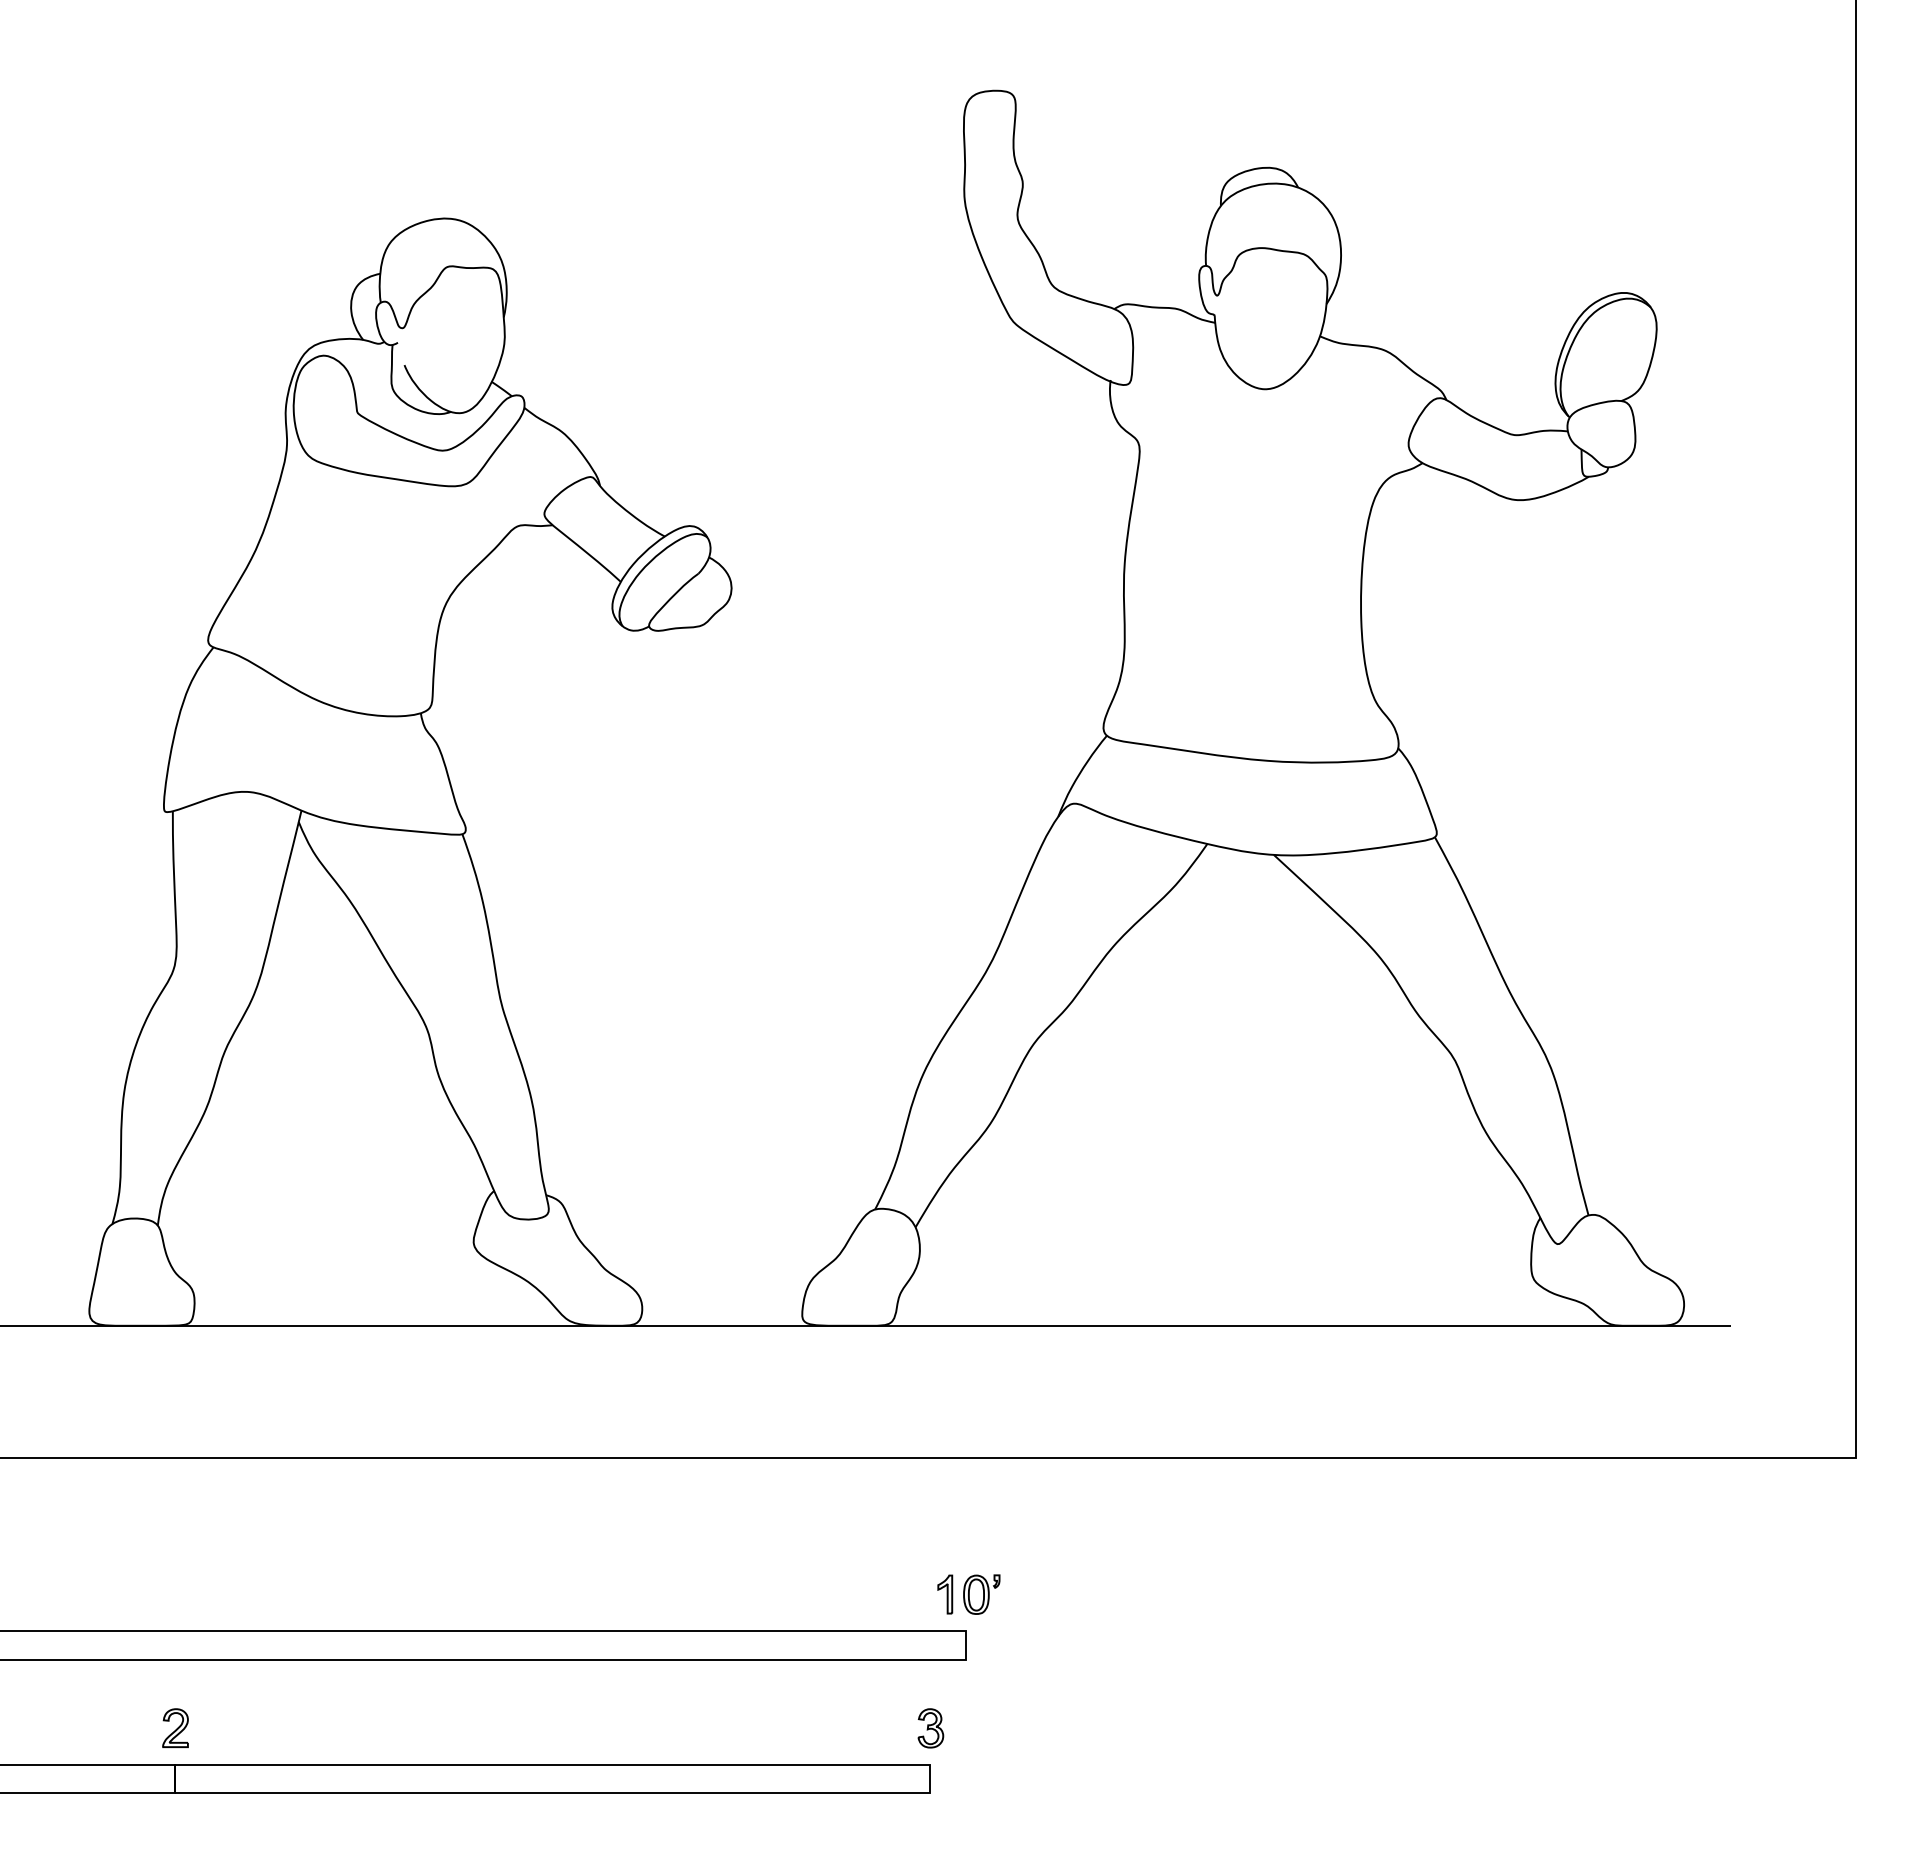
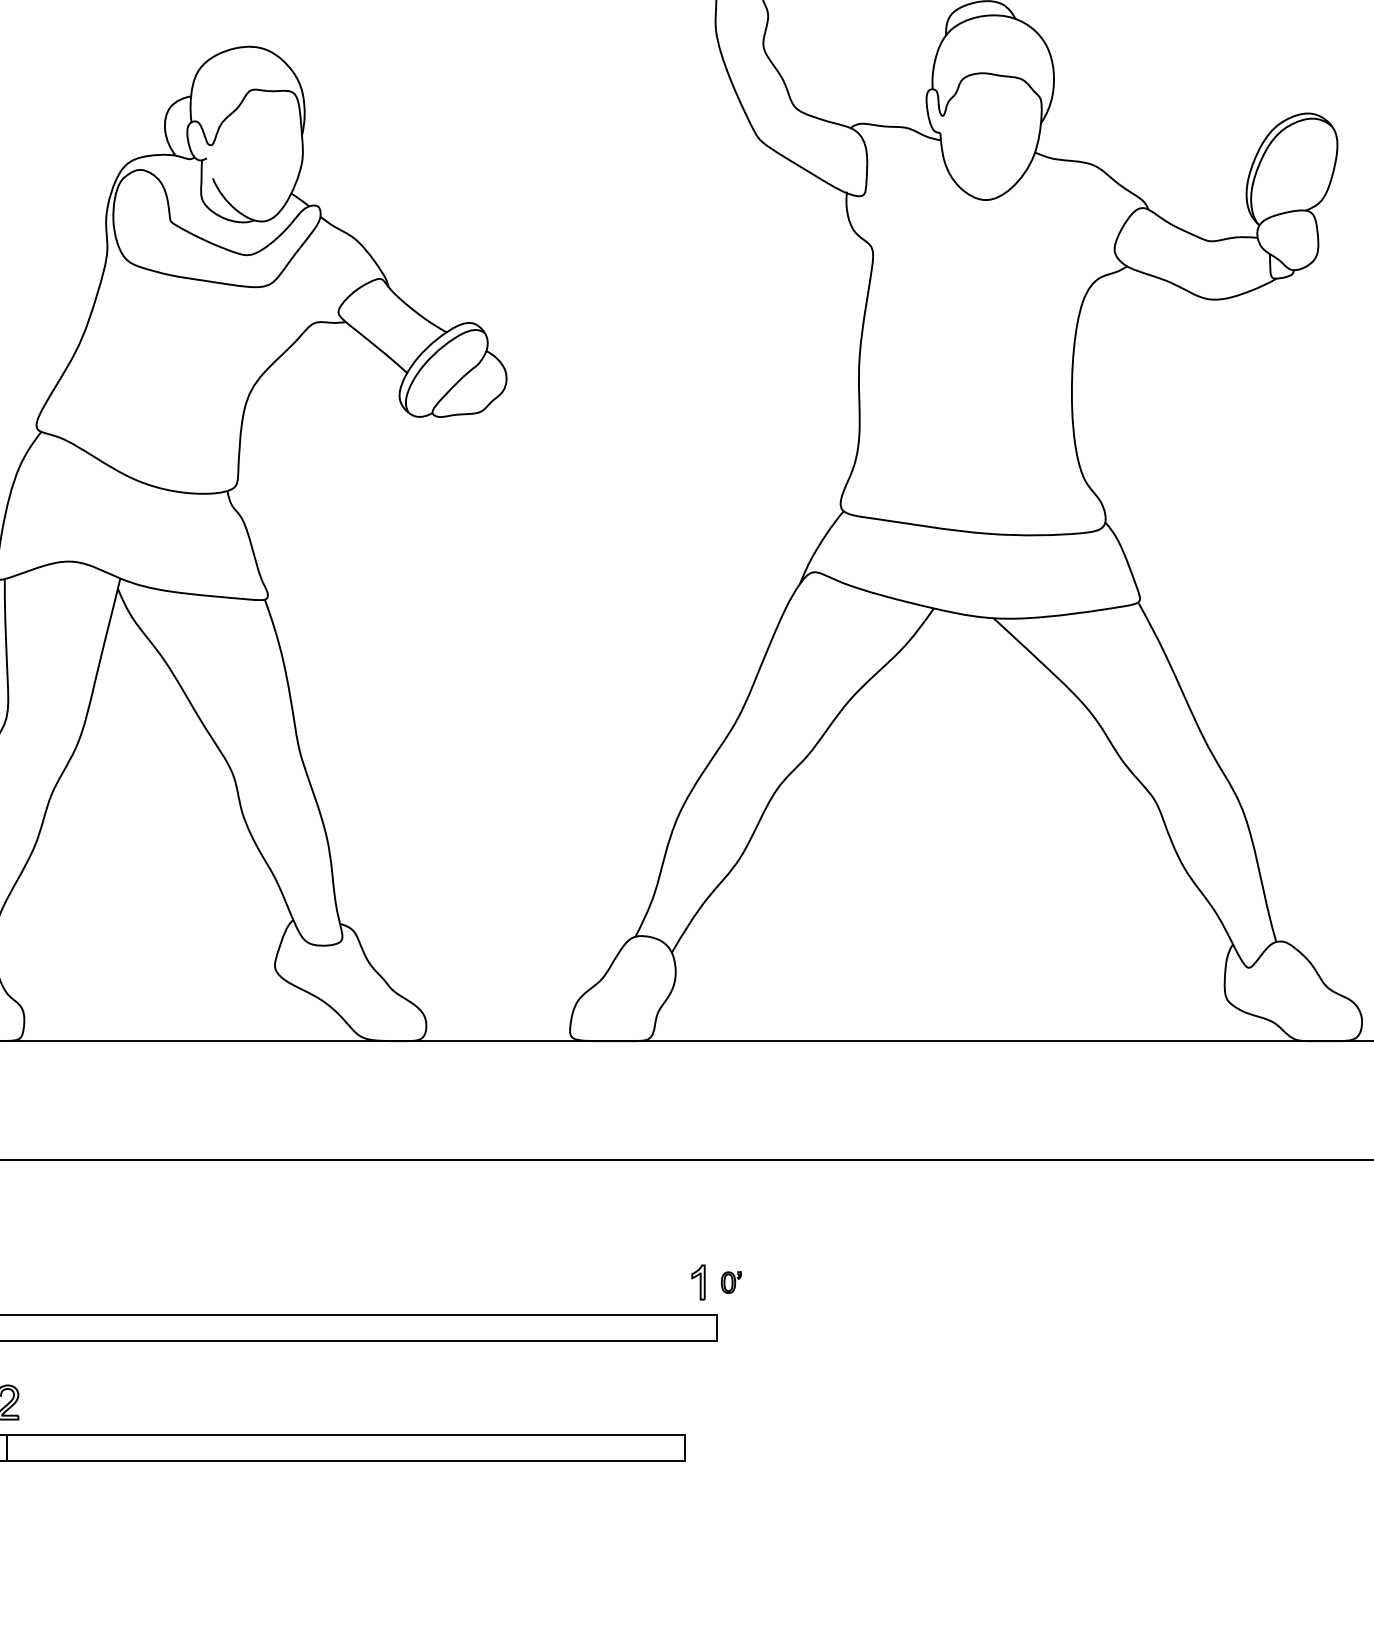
part: (981, 1594) -> (731, 1282), size x0.6
part: (930, 1728) -> (685, 1402), removed

